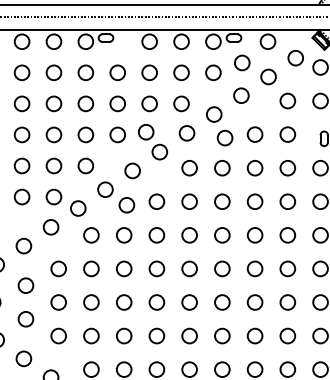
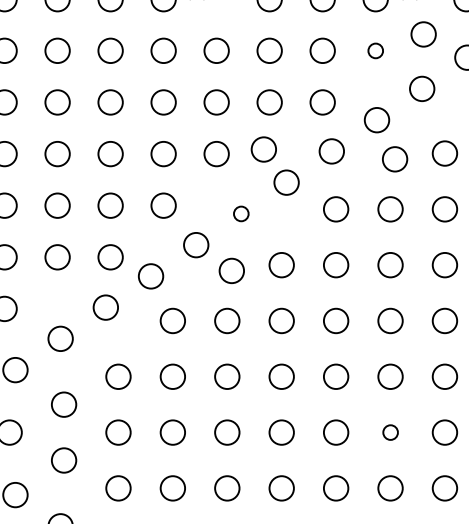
circle: (213, 72) -> (375, 50), size x0.6
circle: (132, 170) -> (241, 213), size x0.6
circle: (222, 302) -> (390, 432), size x0.6

